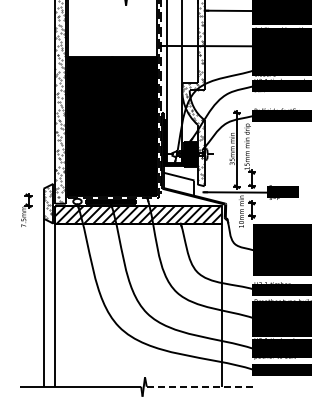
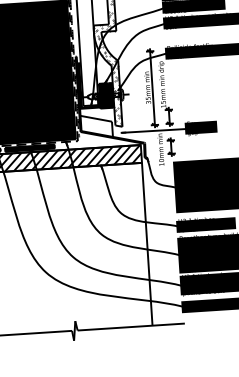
line: (200, 386) -> (131, 326), dashed -> solid

